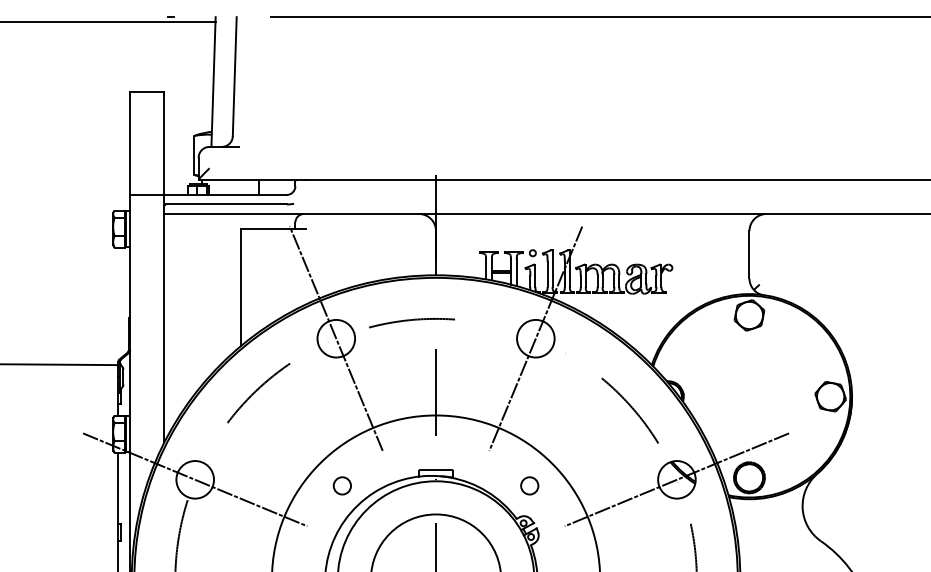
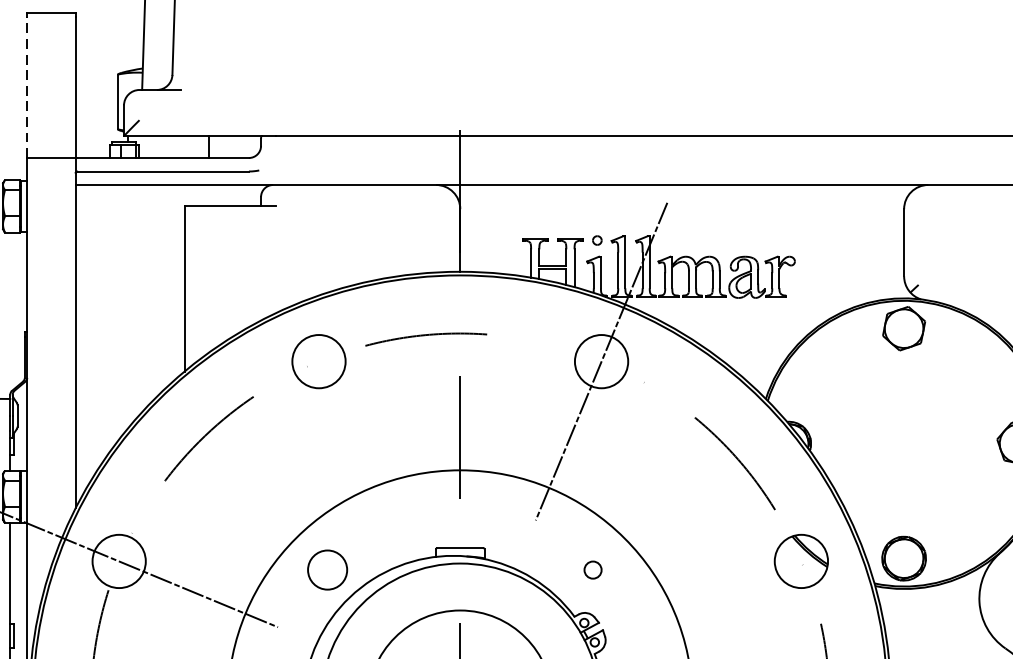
line: (130, 145) -> (27, 87), solid -> dashed
line: (335, 338) -> (317, 361), removed
line: (676, 479) -> (800, 560), removed
circle: (342, 485) -> (327, 569), size x1.6
circle: (529, 485) -> (592, 569), size x0.7

